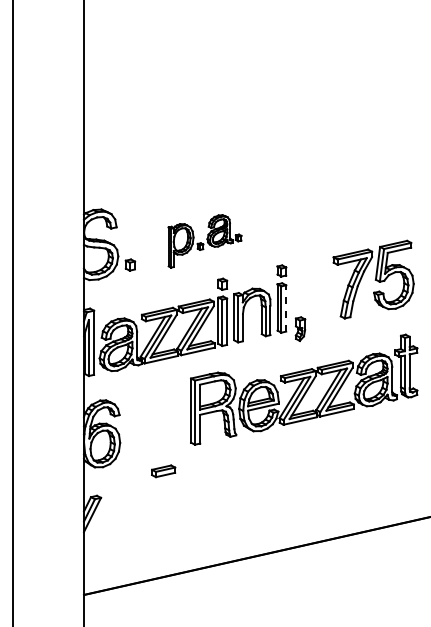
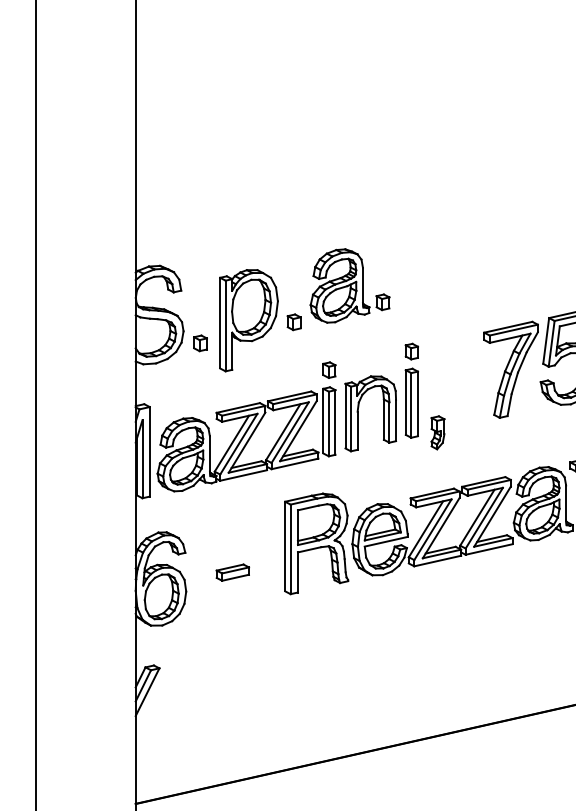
part: (204, 241) -> (303, 310), size x1.67
line: (286, 307) -> (418, 402), dashed -> solid
part: (163, 471) -> (232, 572), moved

